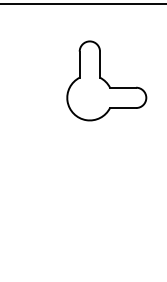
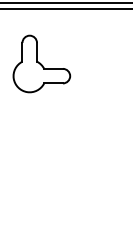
part: (106, 80) -> (41, 63), moved

